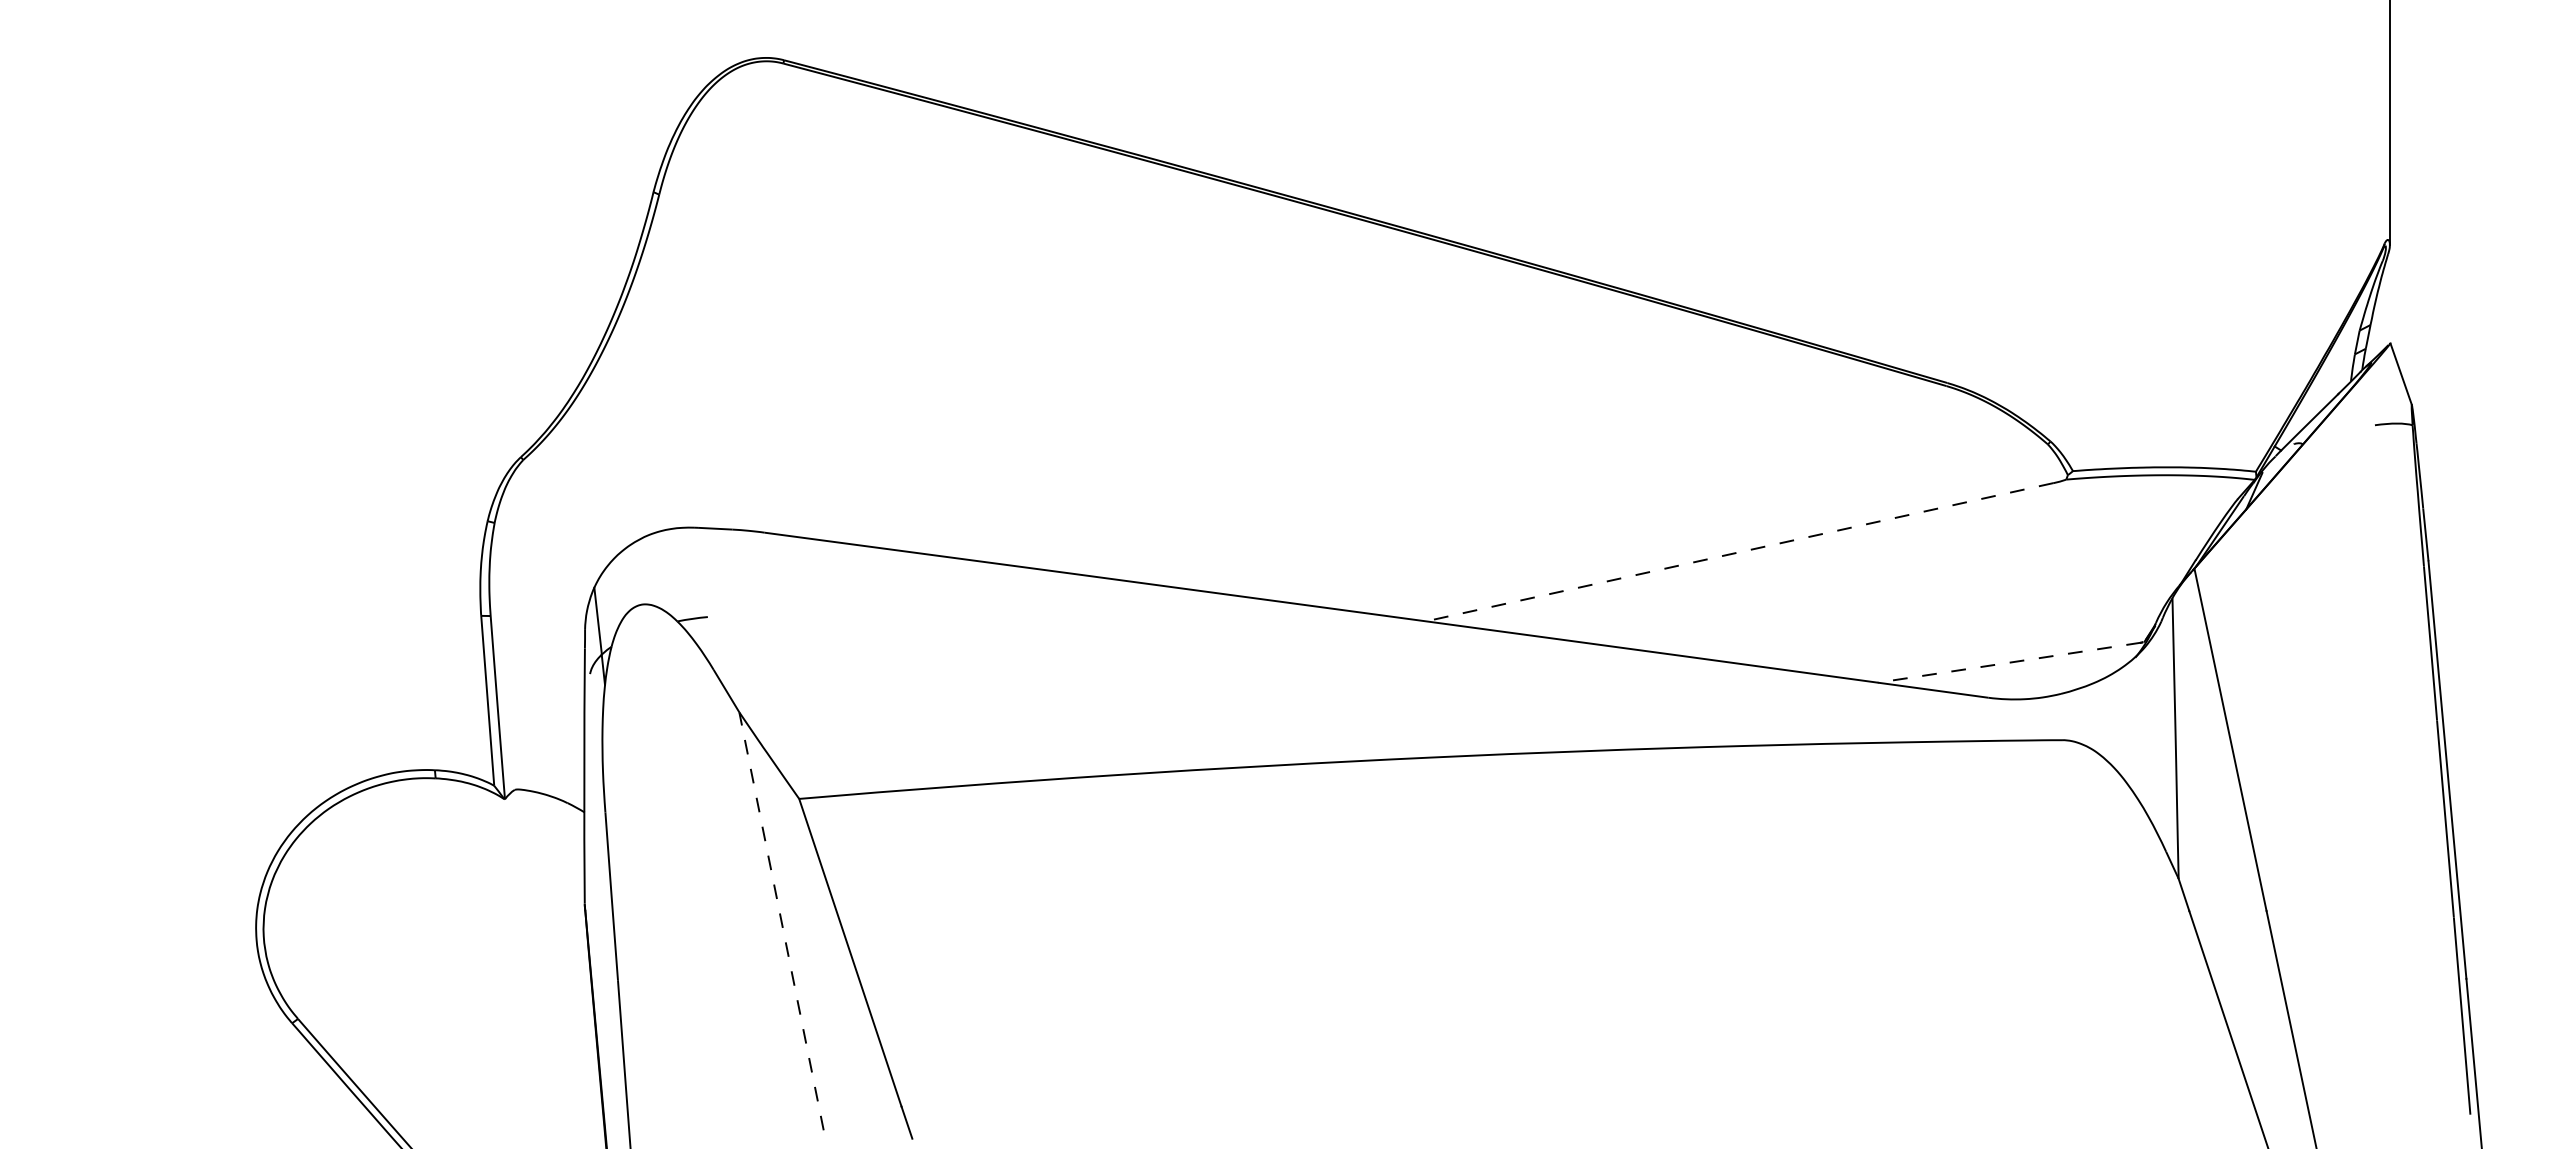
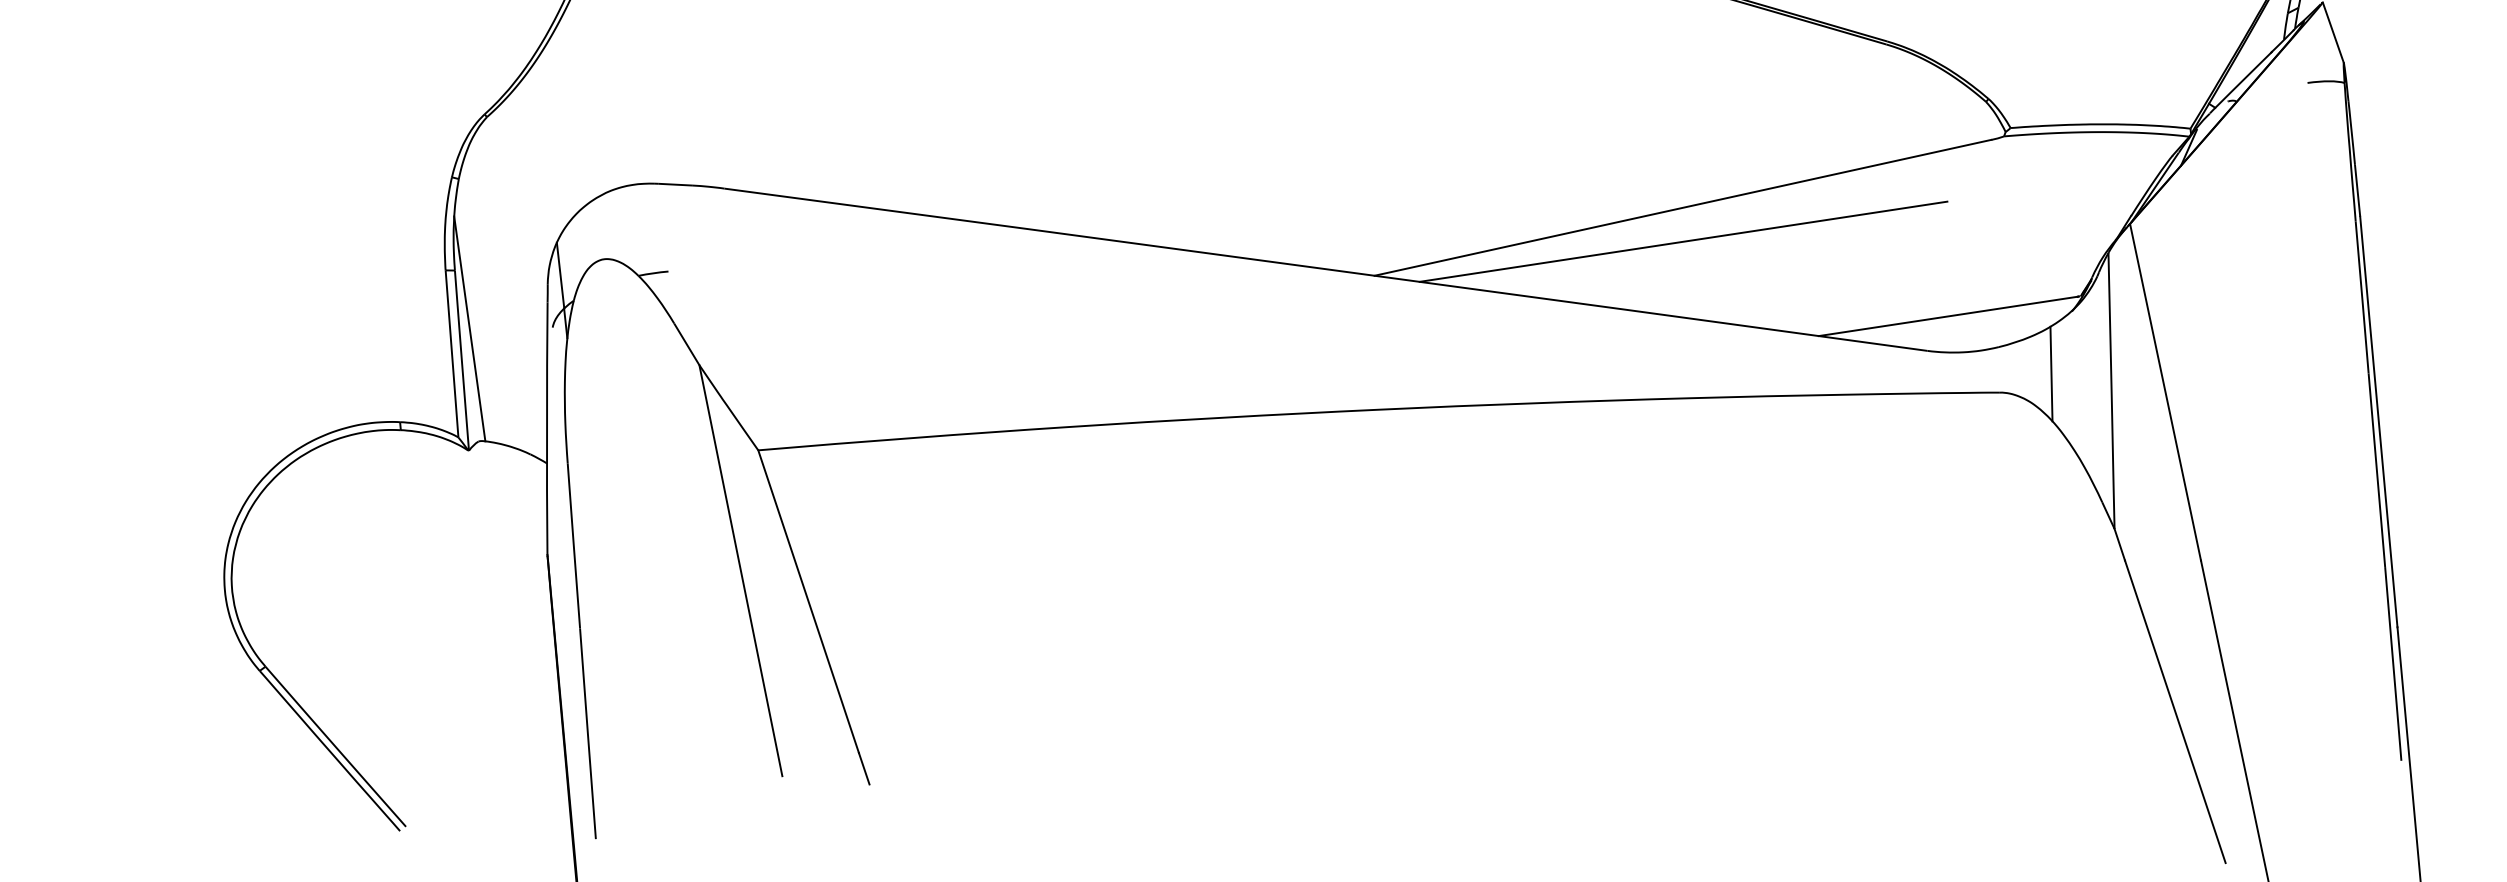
line: (1739, 552) -> (1682, 208), dashed -> solid
line: (1739, 586) -> (1682, 241), added
line: (2008, 662) -> (1947, 316), dashed -> solid
line: (505, 675) -> (469, 329), added
line: (2114, 721) -> (2051, 374), added
line: (781, 920) -> (740, 569), dashed -> solid

